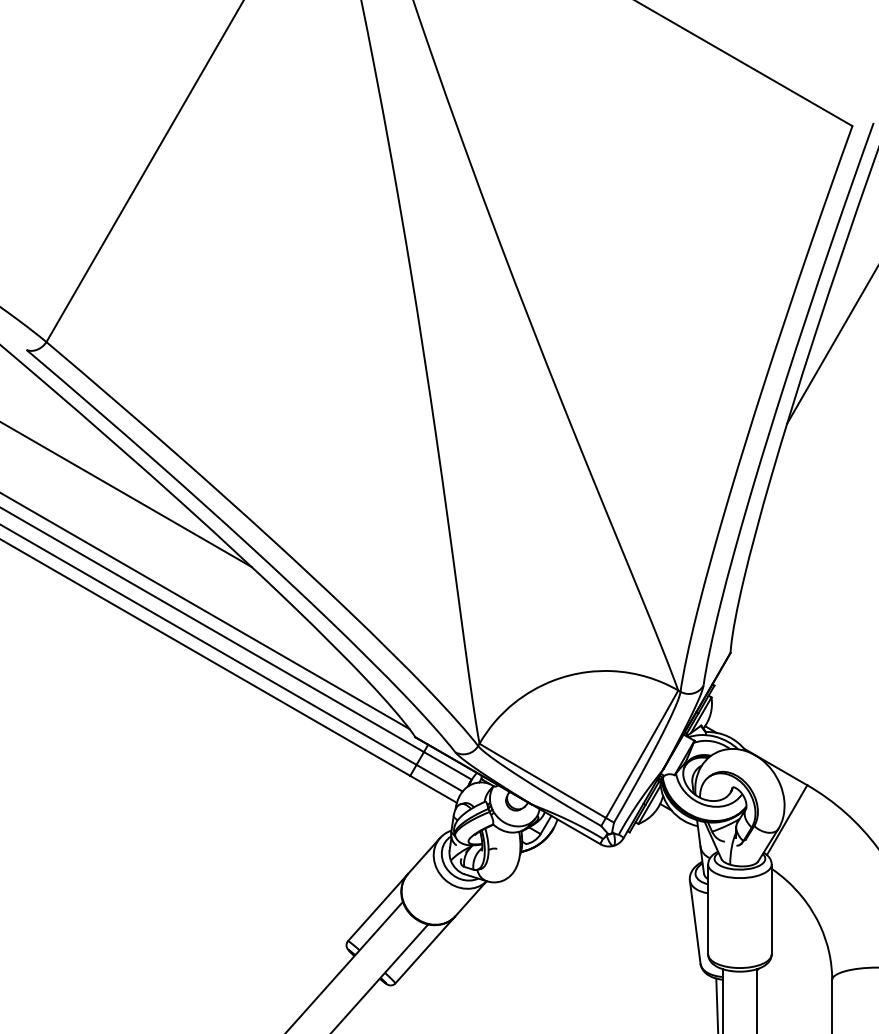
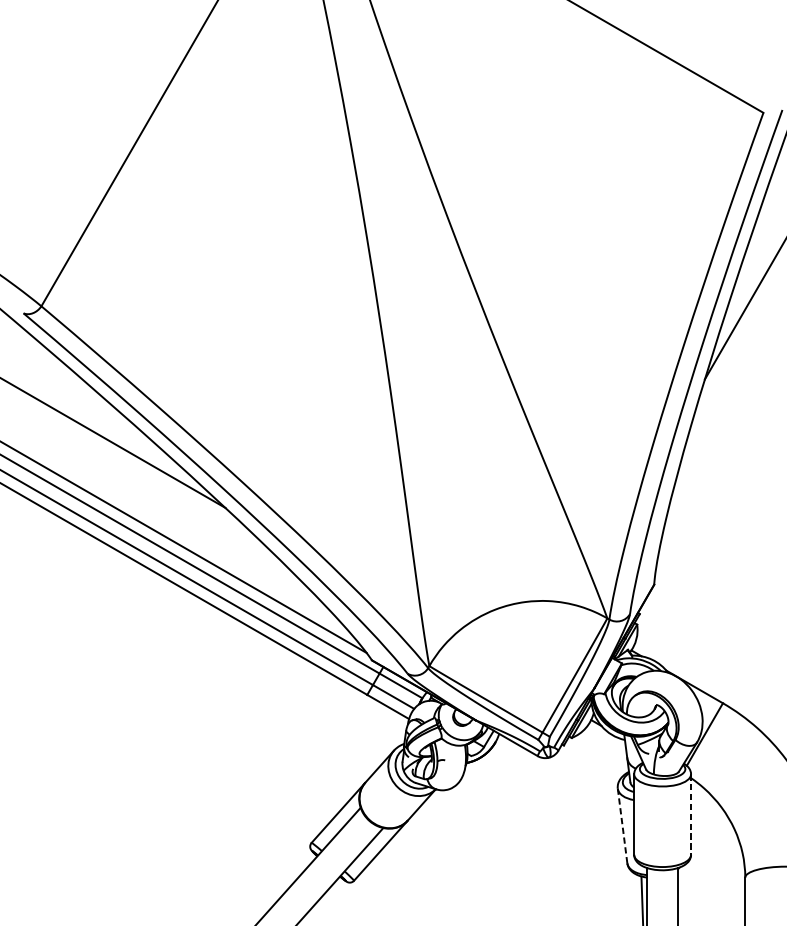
line: (771, 909) -> (690, 814), solid -> dashed
line: (695, 922) -> (622, 826), solid -> dashed

